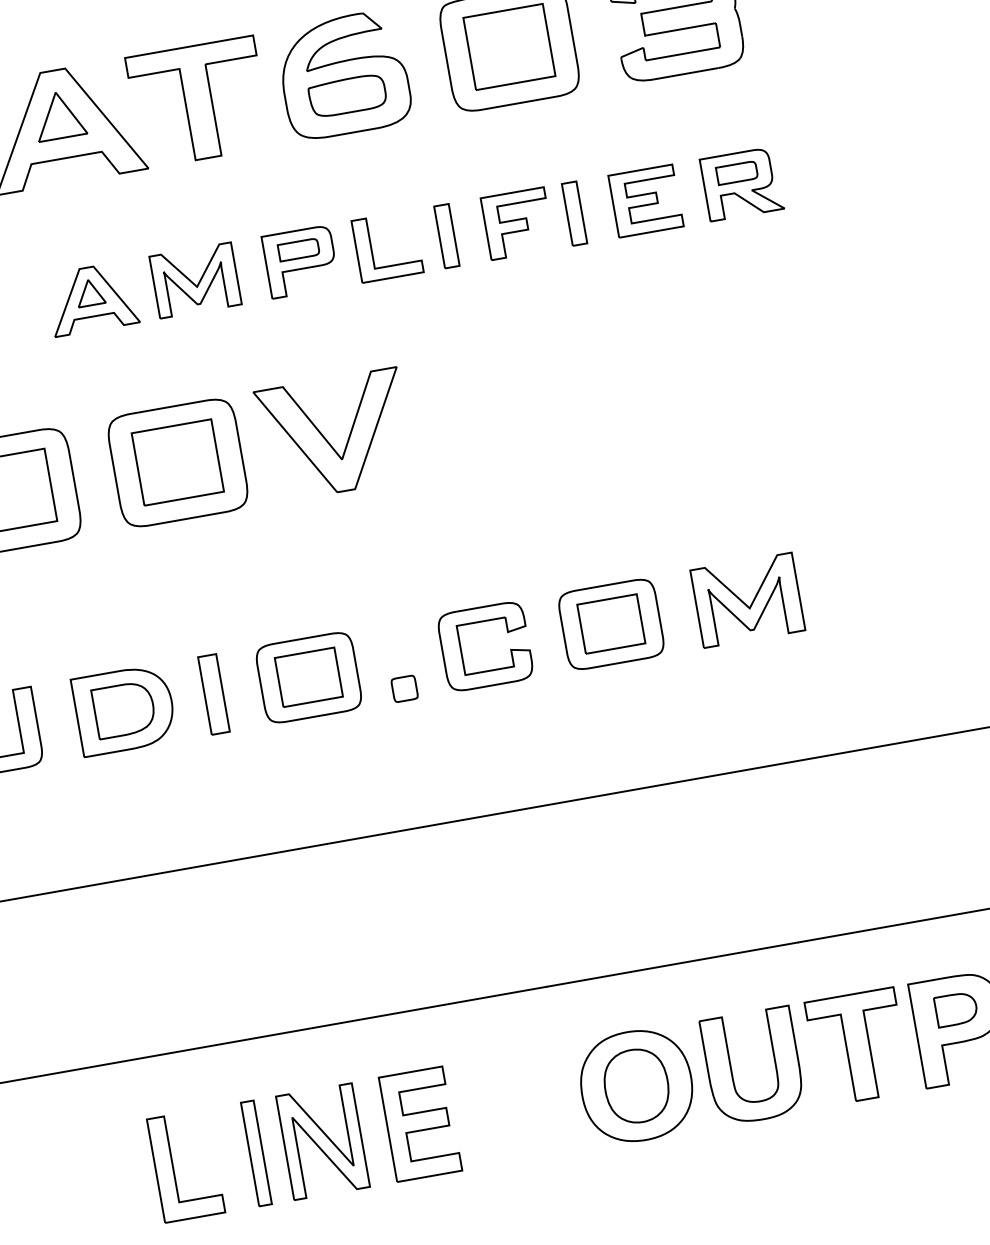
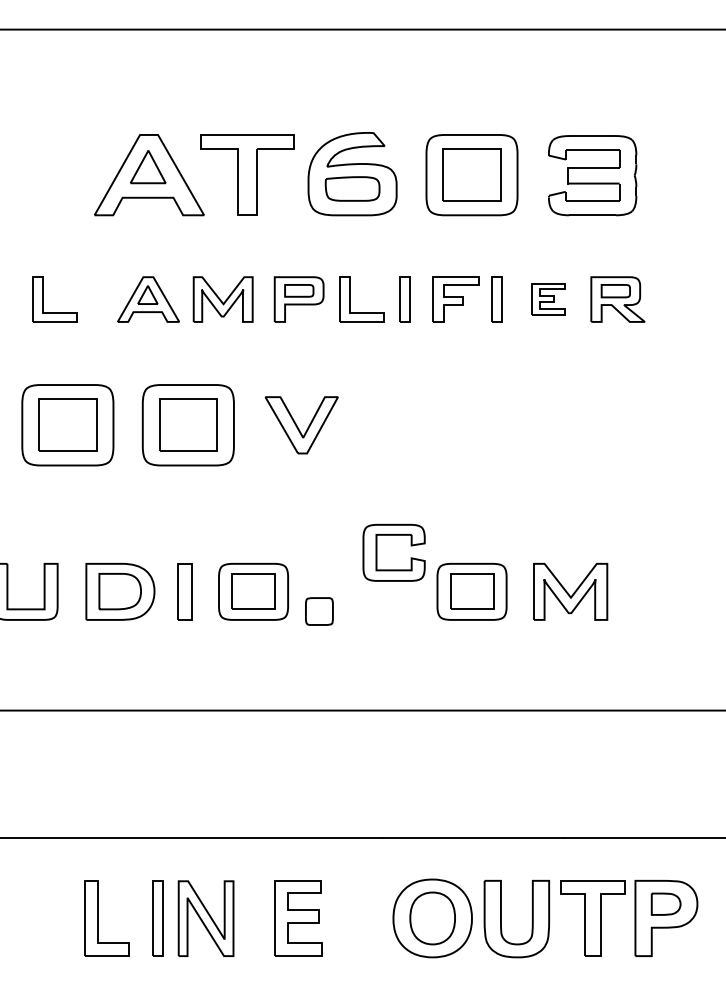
part: (645, 201) -> (548, 299), size x0.7
part: (334, 435) -> (301, 425), size x0.7
part: (462, 650) -> (377, 552), moved
part: (403, 689) -> (318, 611), size x1.6
part: (420, 1124) -> (298, 918), moved

